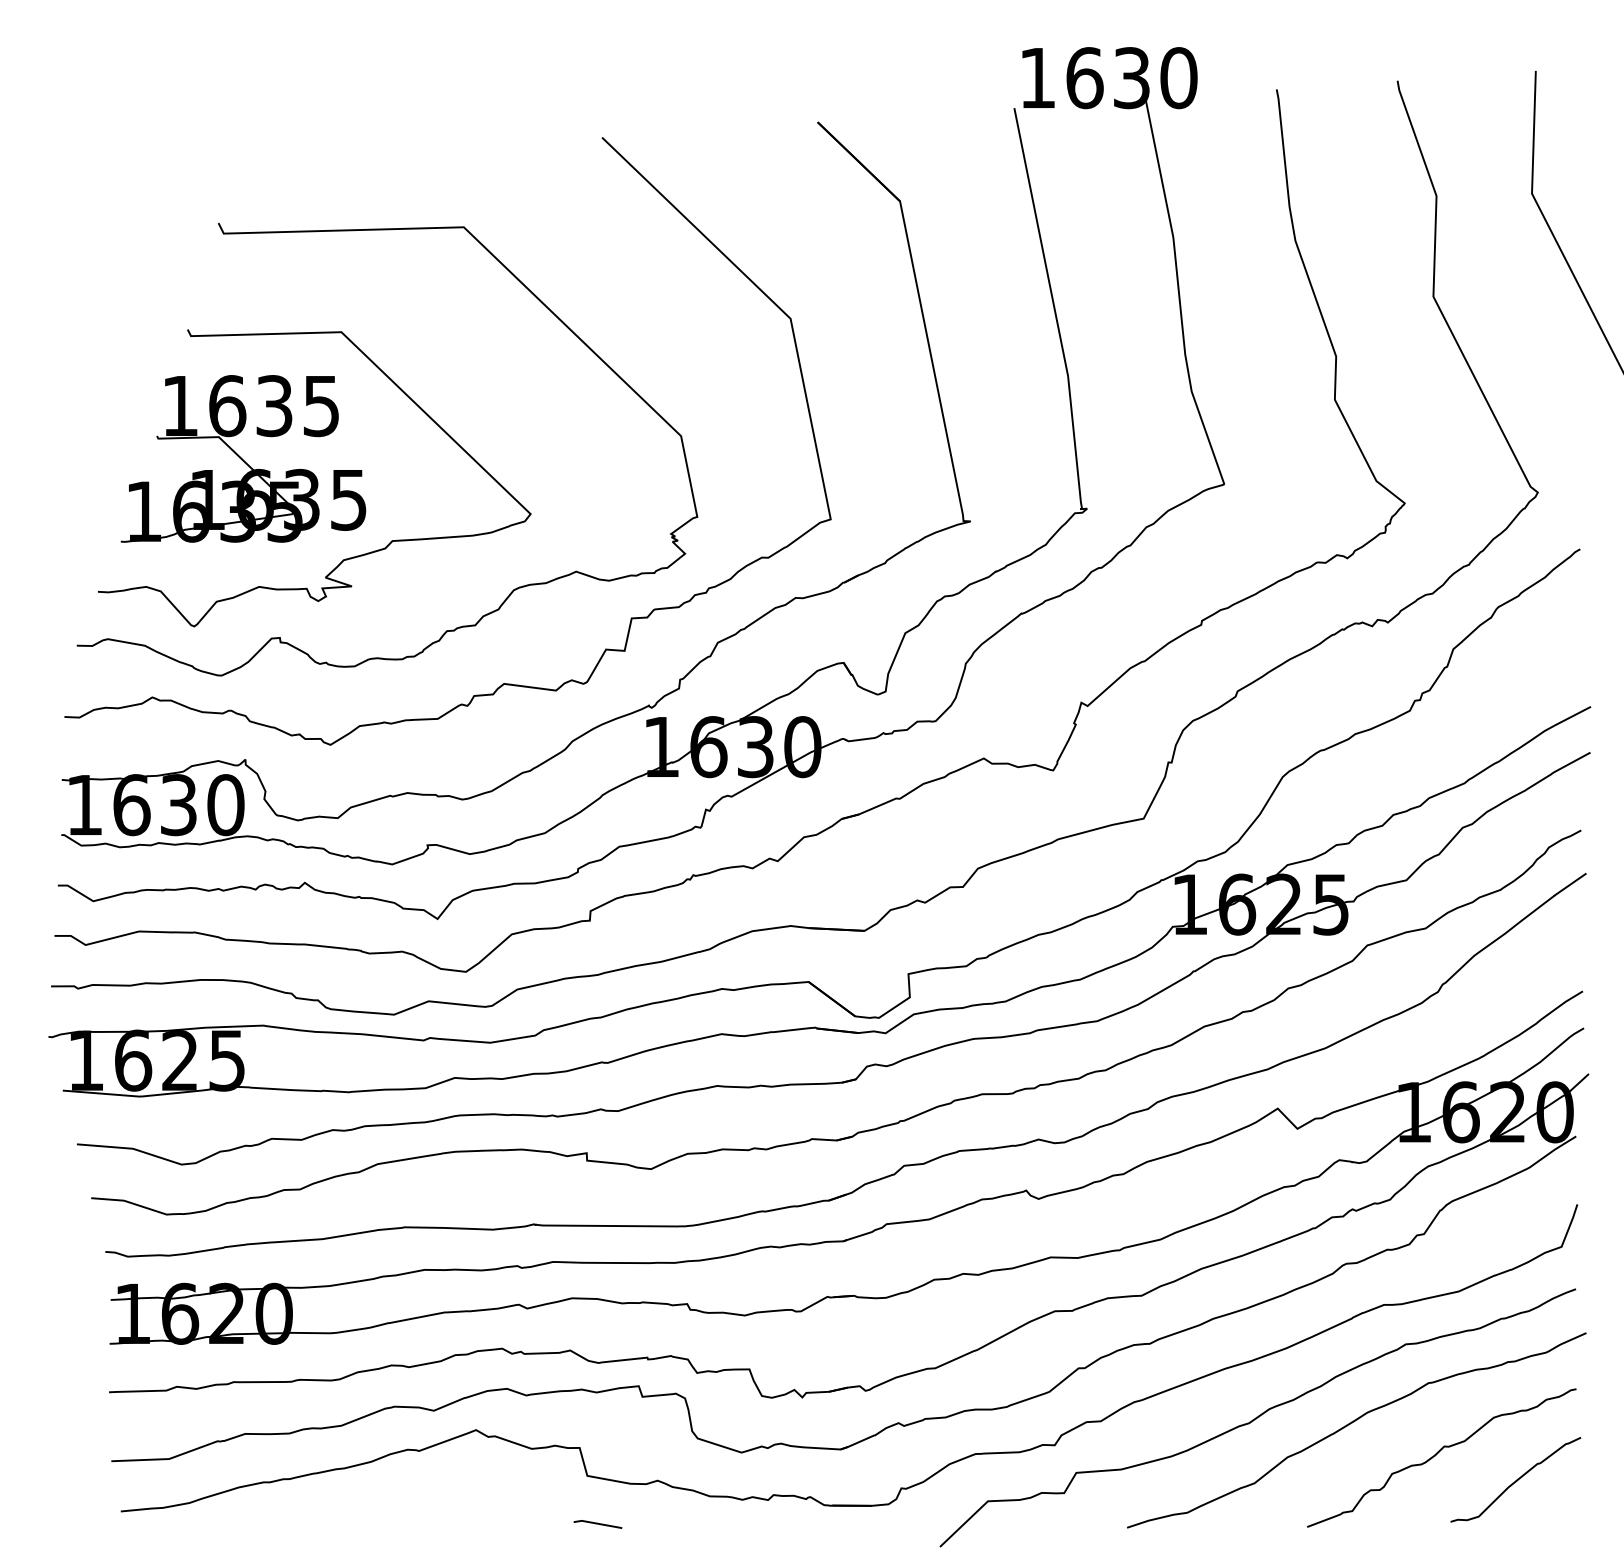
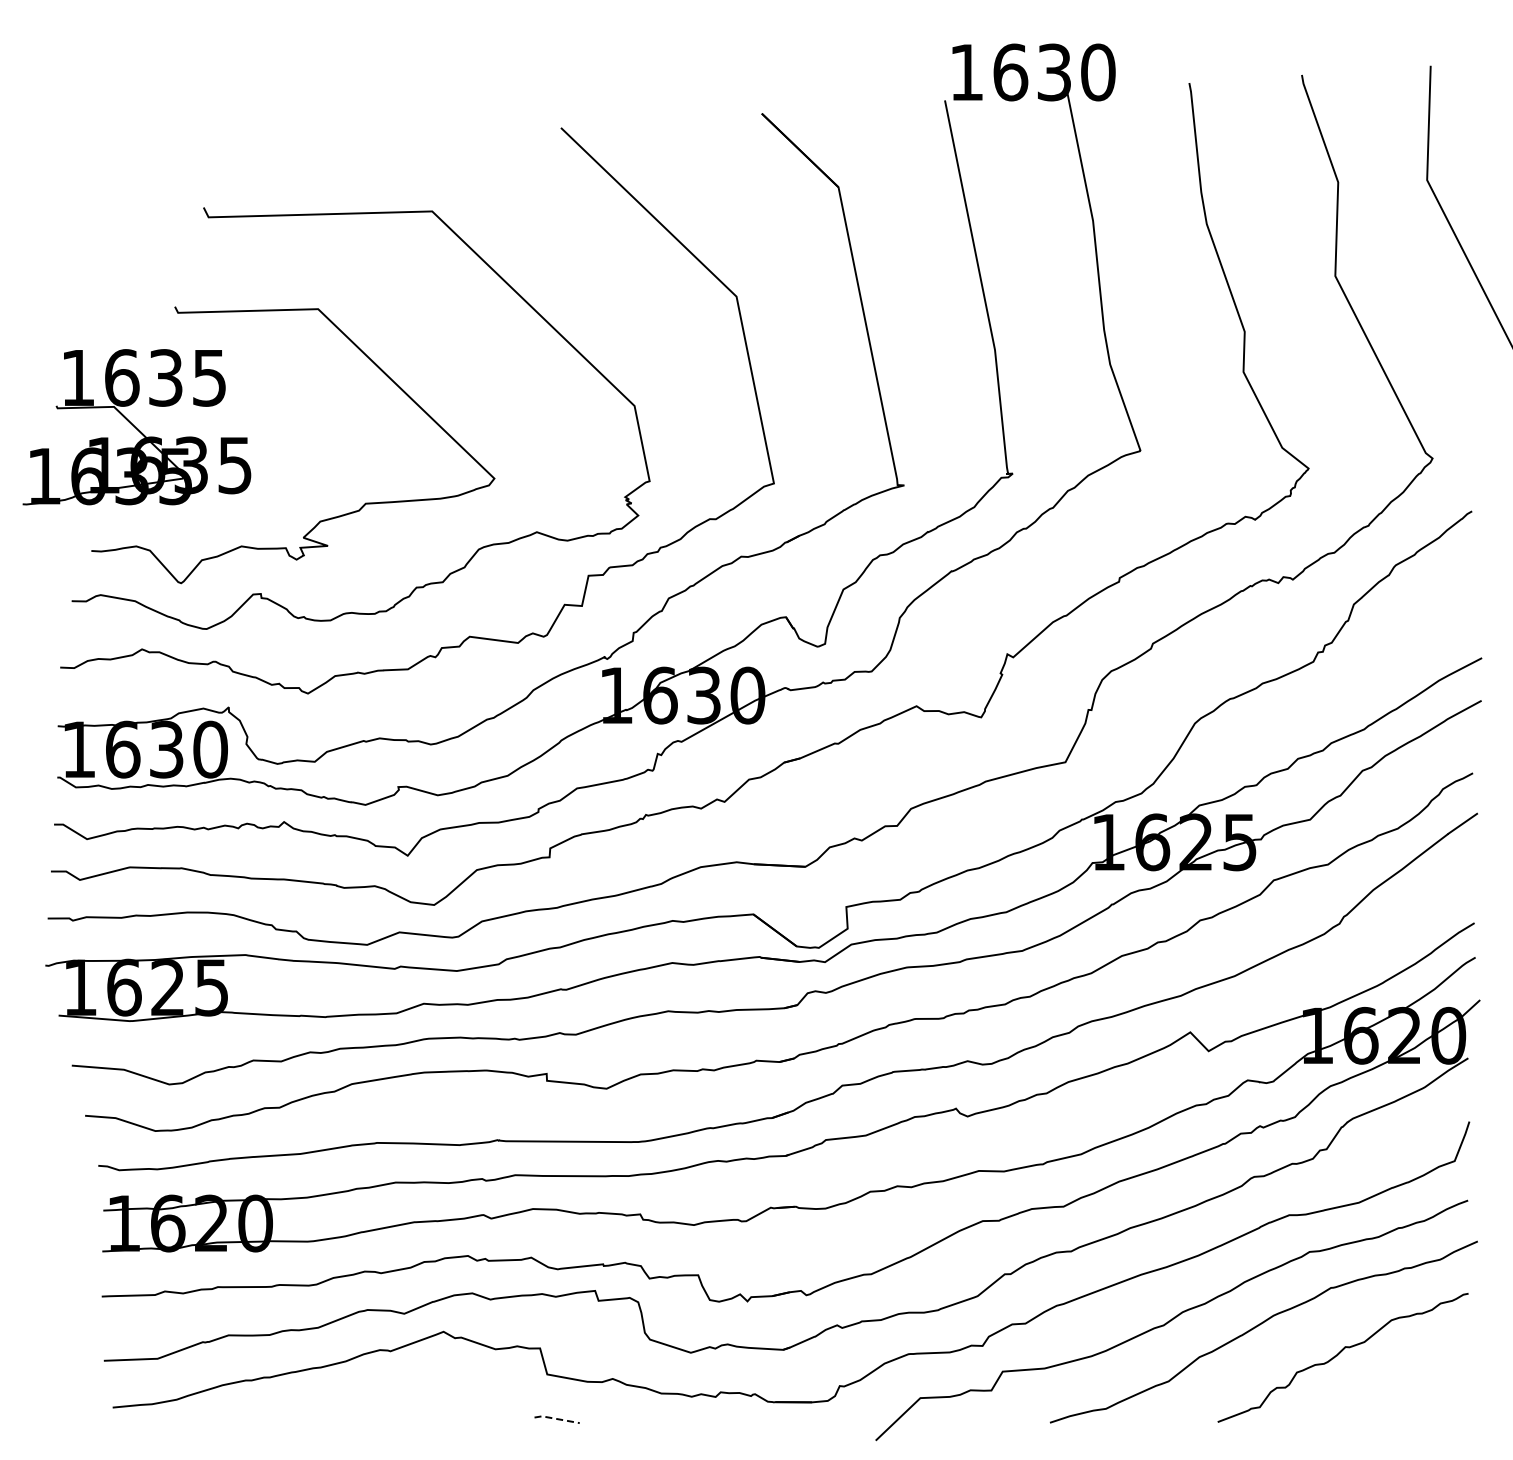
part: (242, 459) -> (136, 427), moved
curve: (1515, 1480) -> (1411, 1378), removed
line: (597, 1523) -> (556, 1418), solid -> dashed

